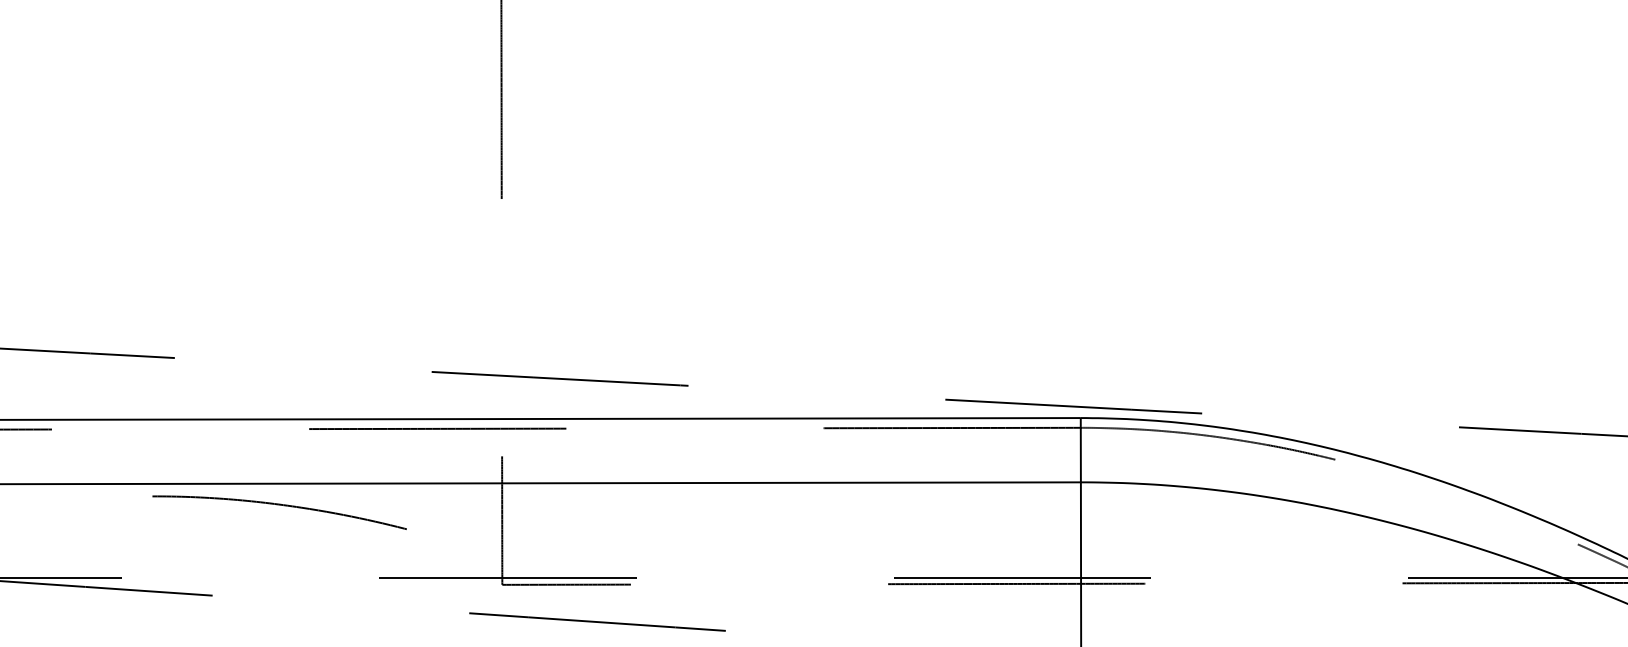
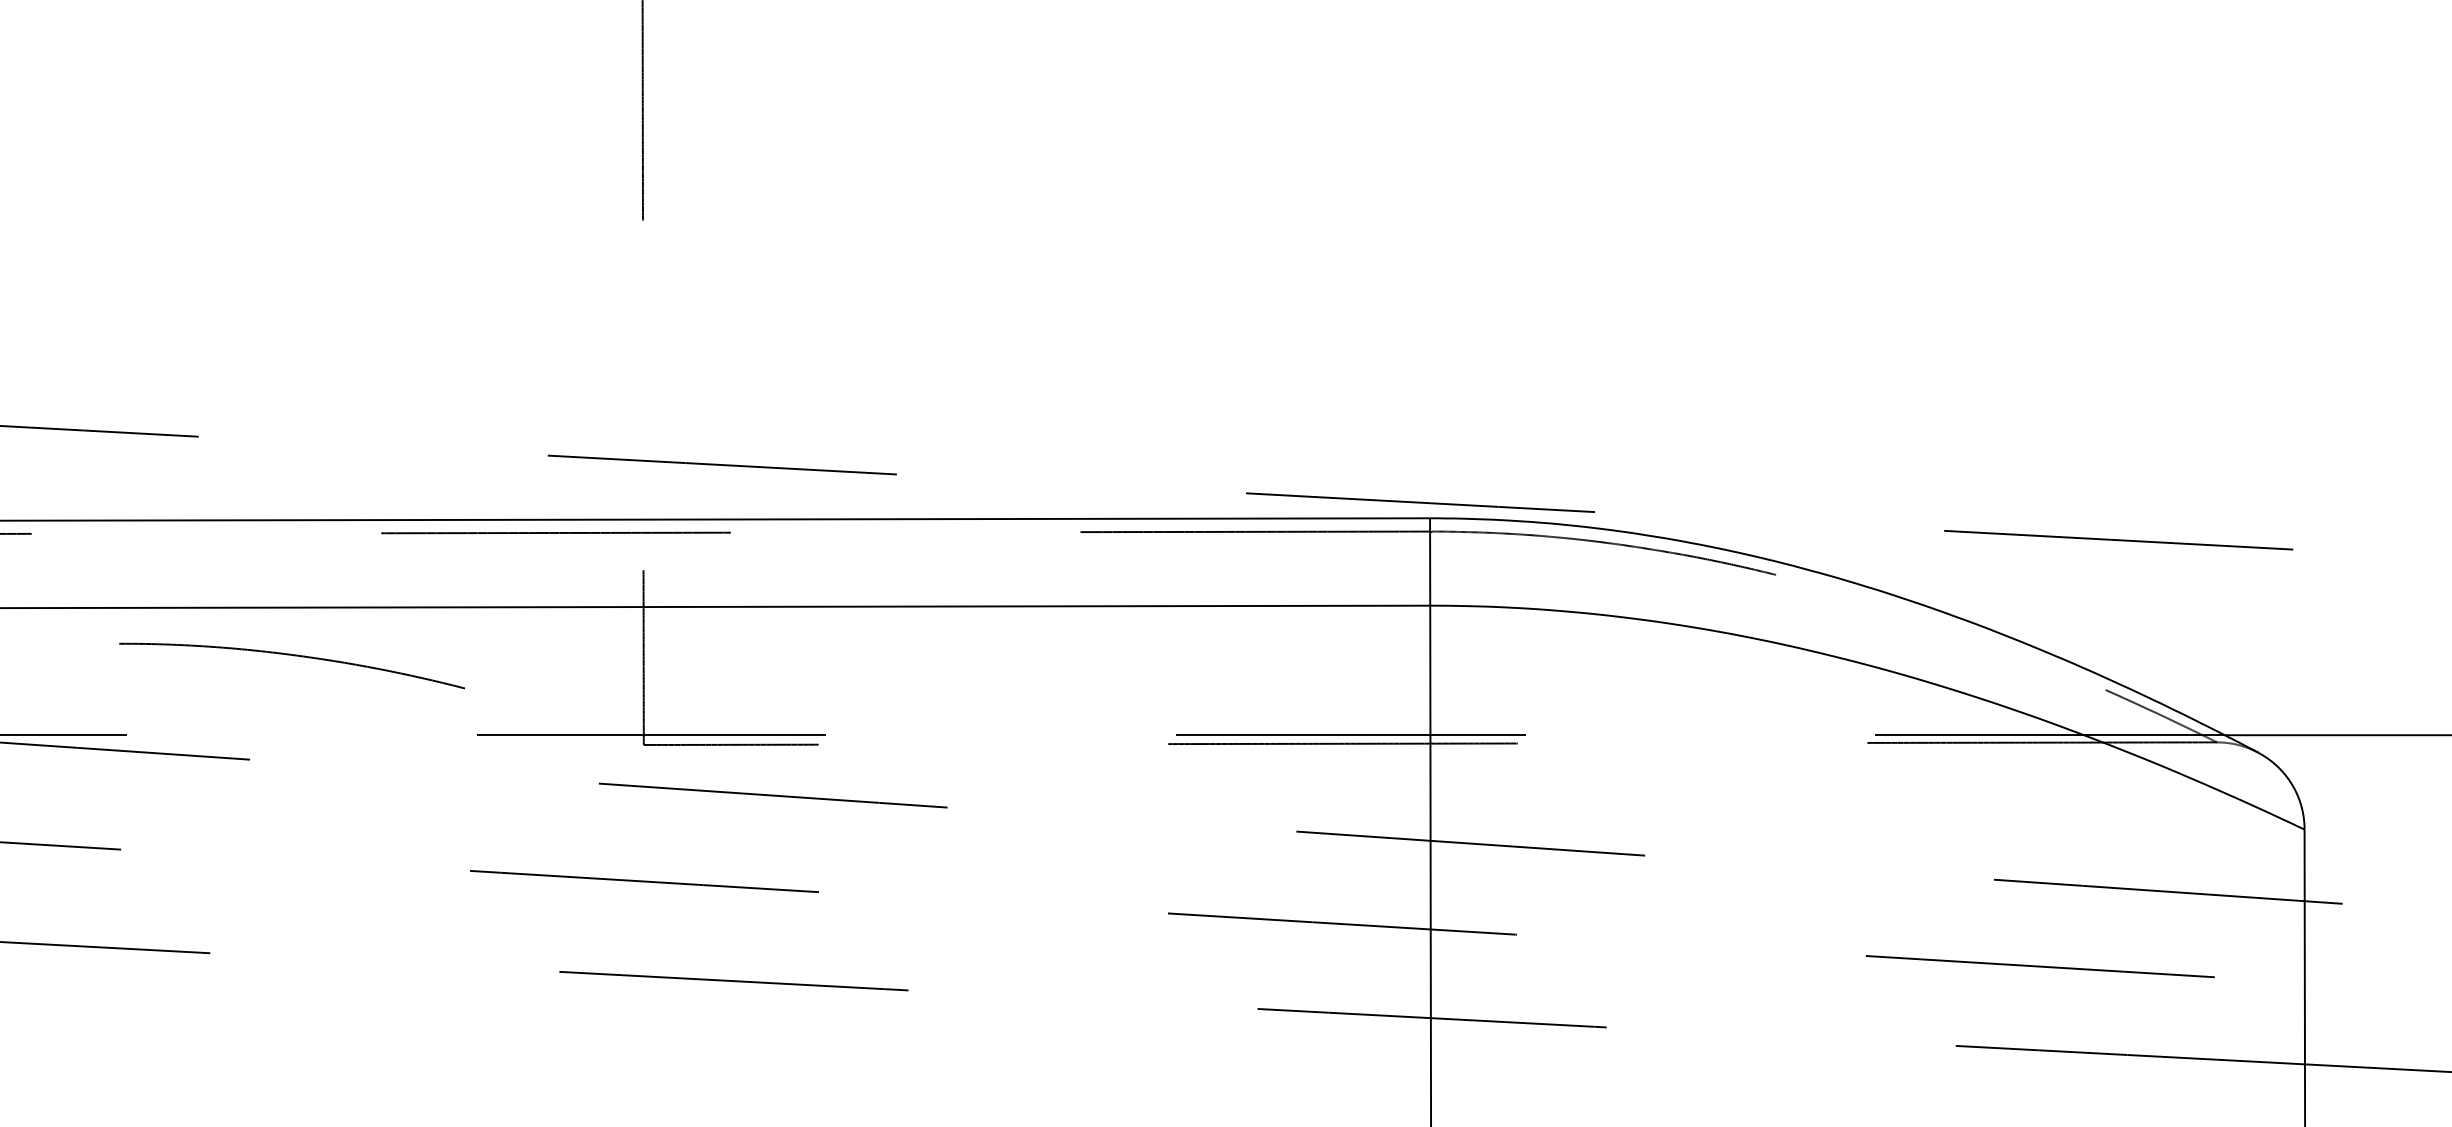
curve: (281, 505) -> (294, 656), moved

